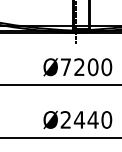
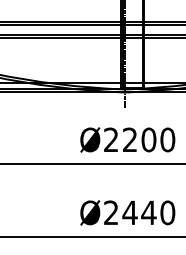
text: (66, 66) -> (111, 139), Ø7200 -> Ø2200

